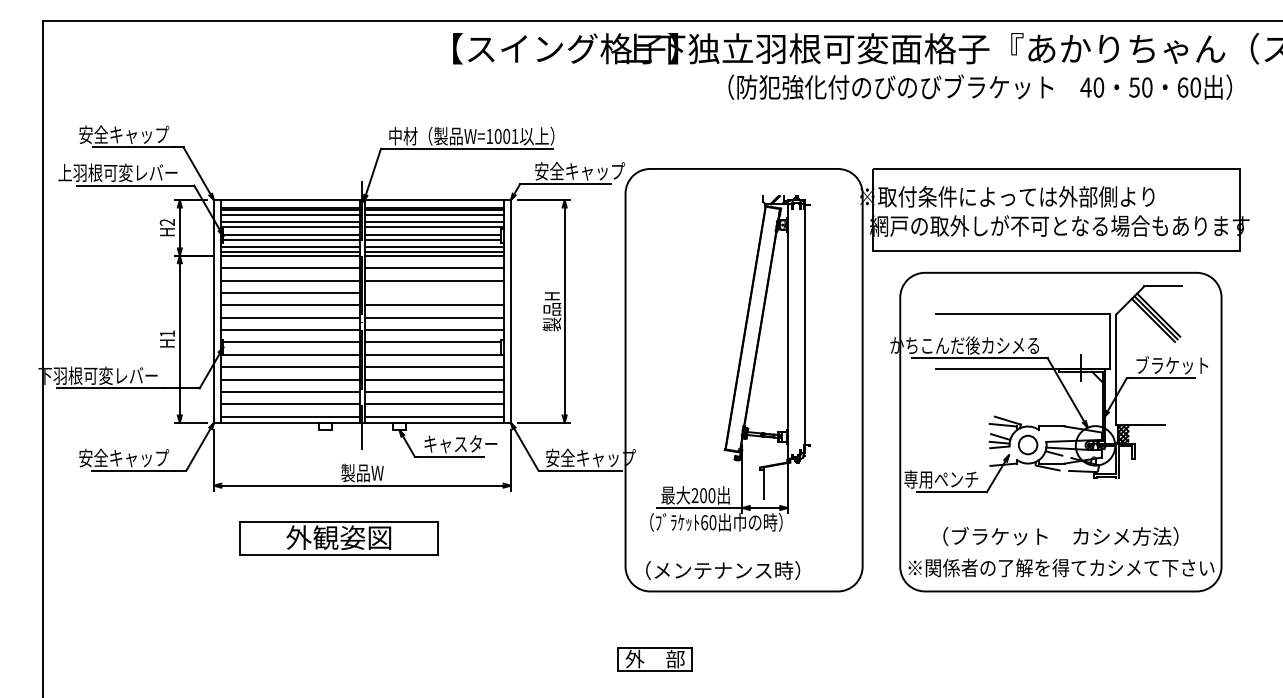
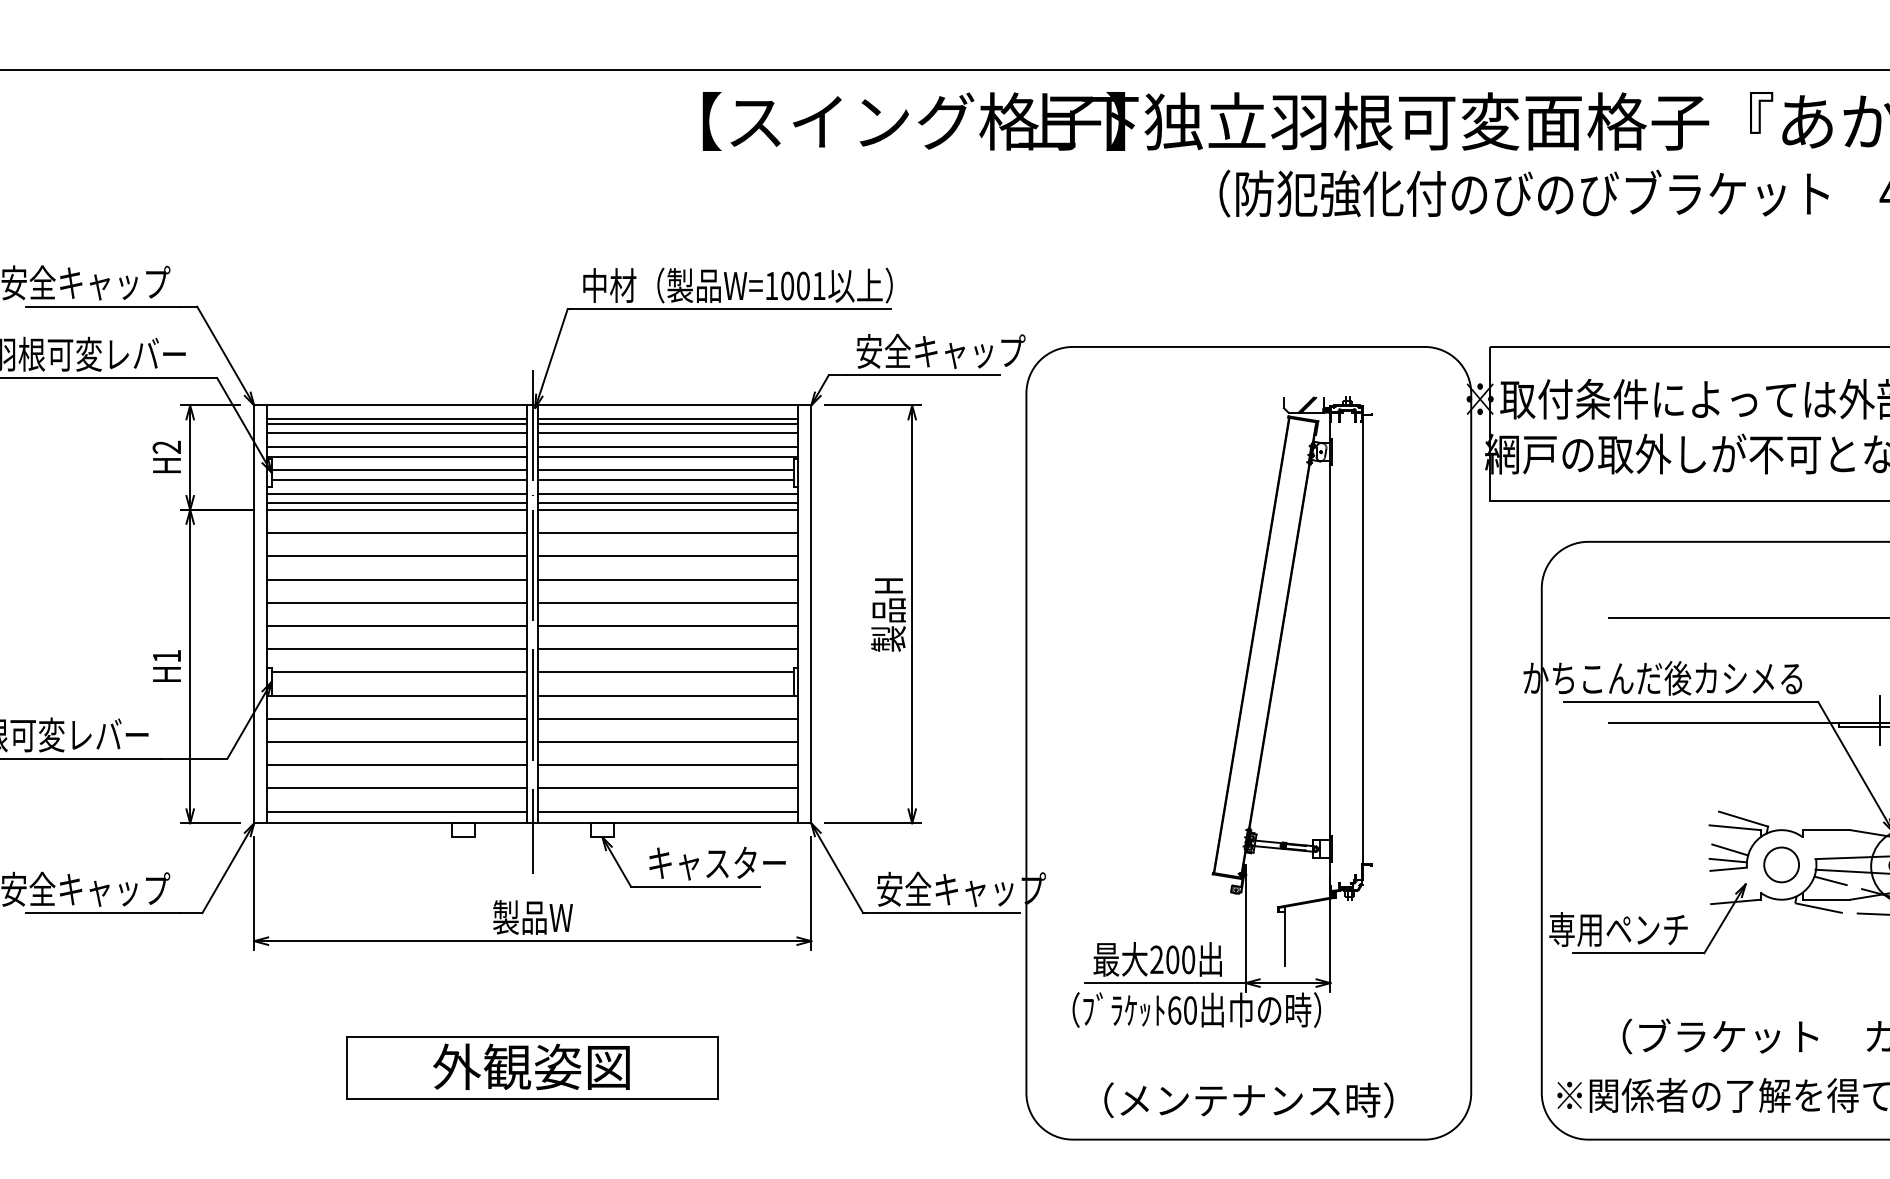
line: (434, 292) -> (667, 578), added
part: (338, 538) -> (531, 1068), moved
text: (723, 570) -> (1249, 1100), moved

